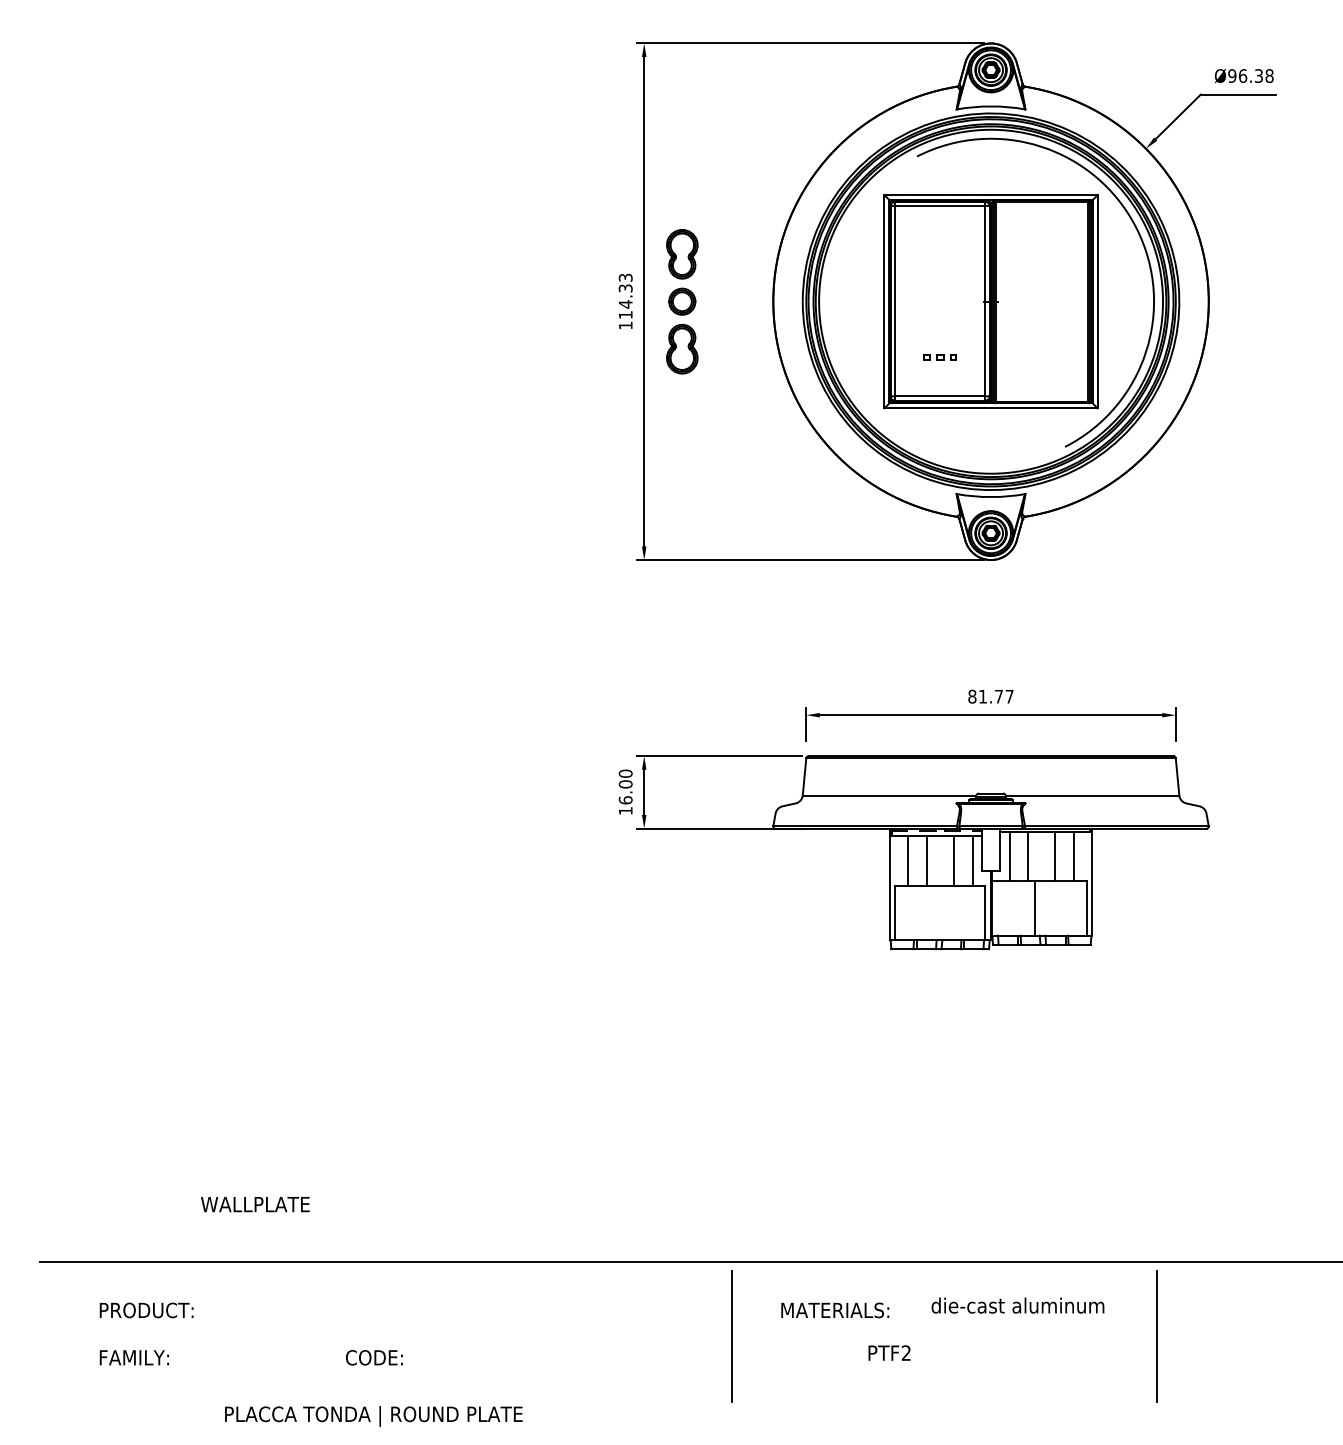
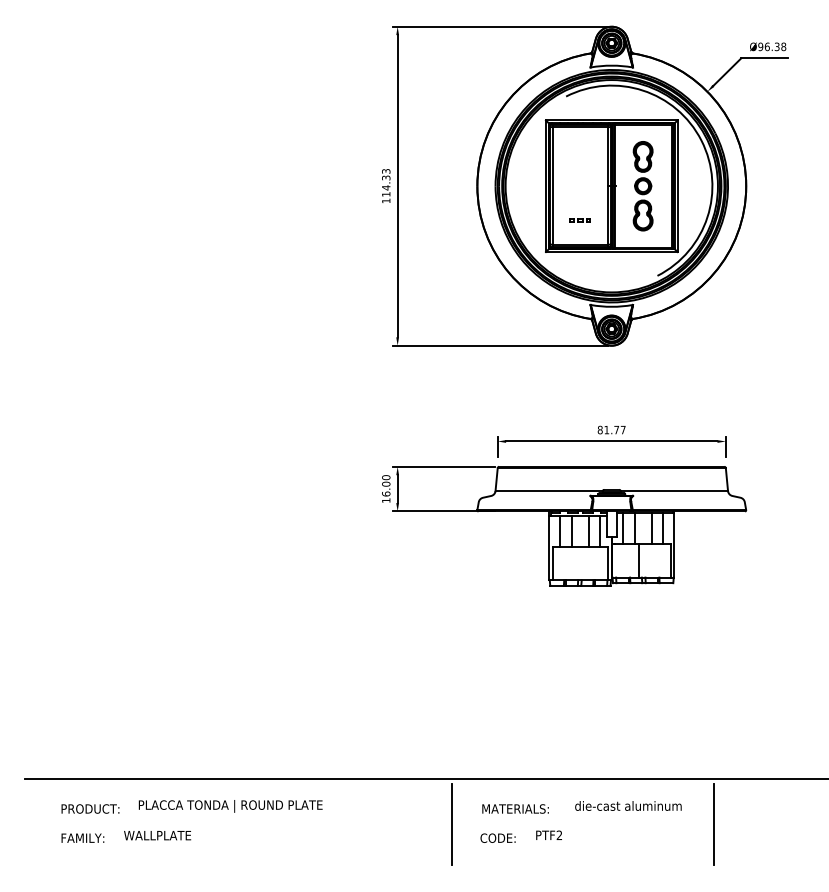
part: (681, 302) -> (642, 186), moved
text: (255, 1204) -> (157, 835), moved
text: (373, 1356) -> (497, 837), moved
text: (373, 1416) -> (230, 806), moved

